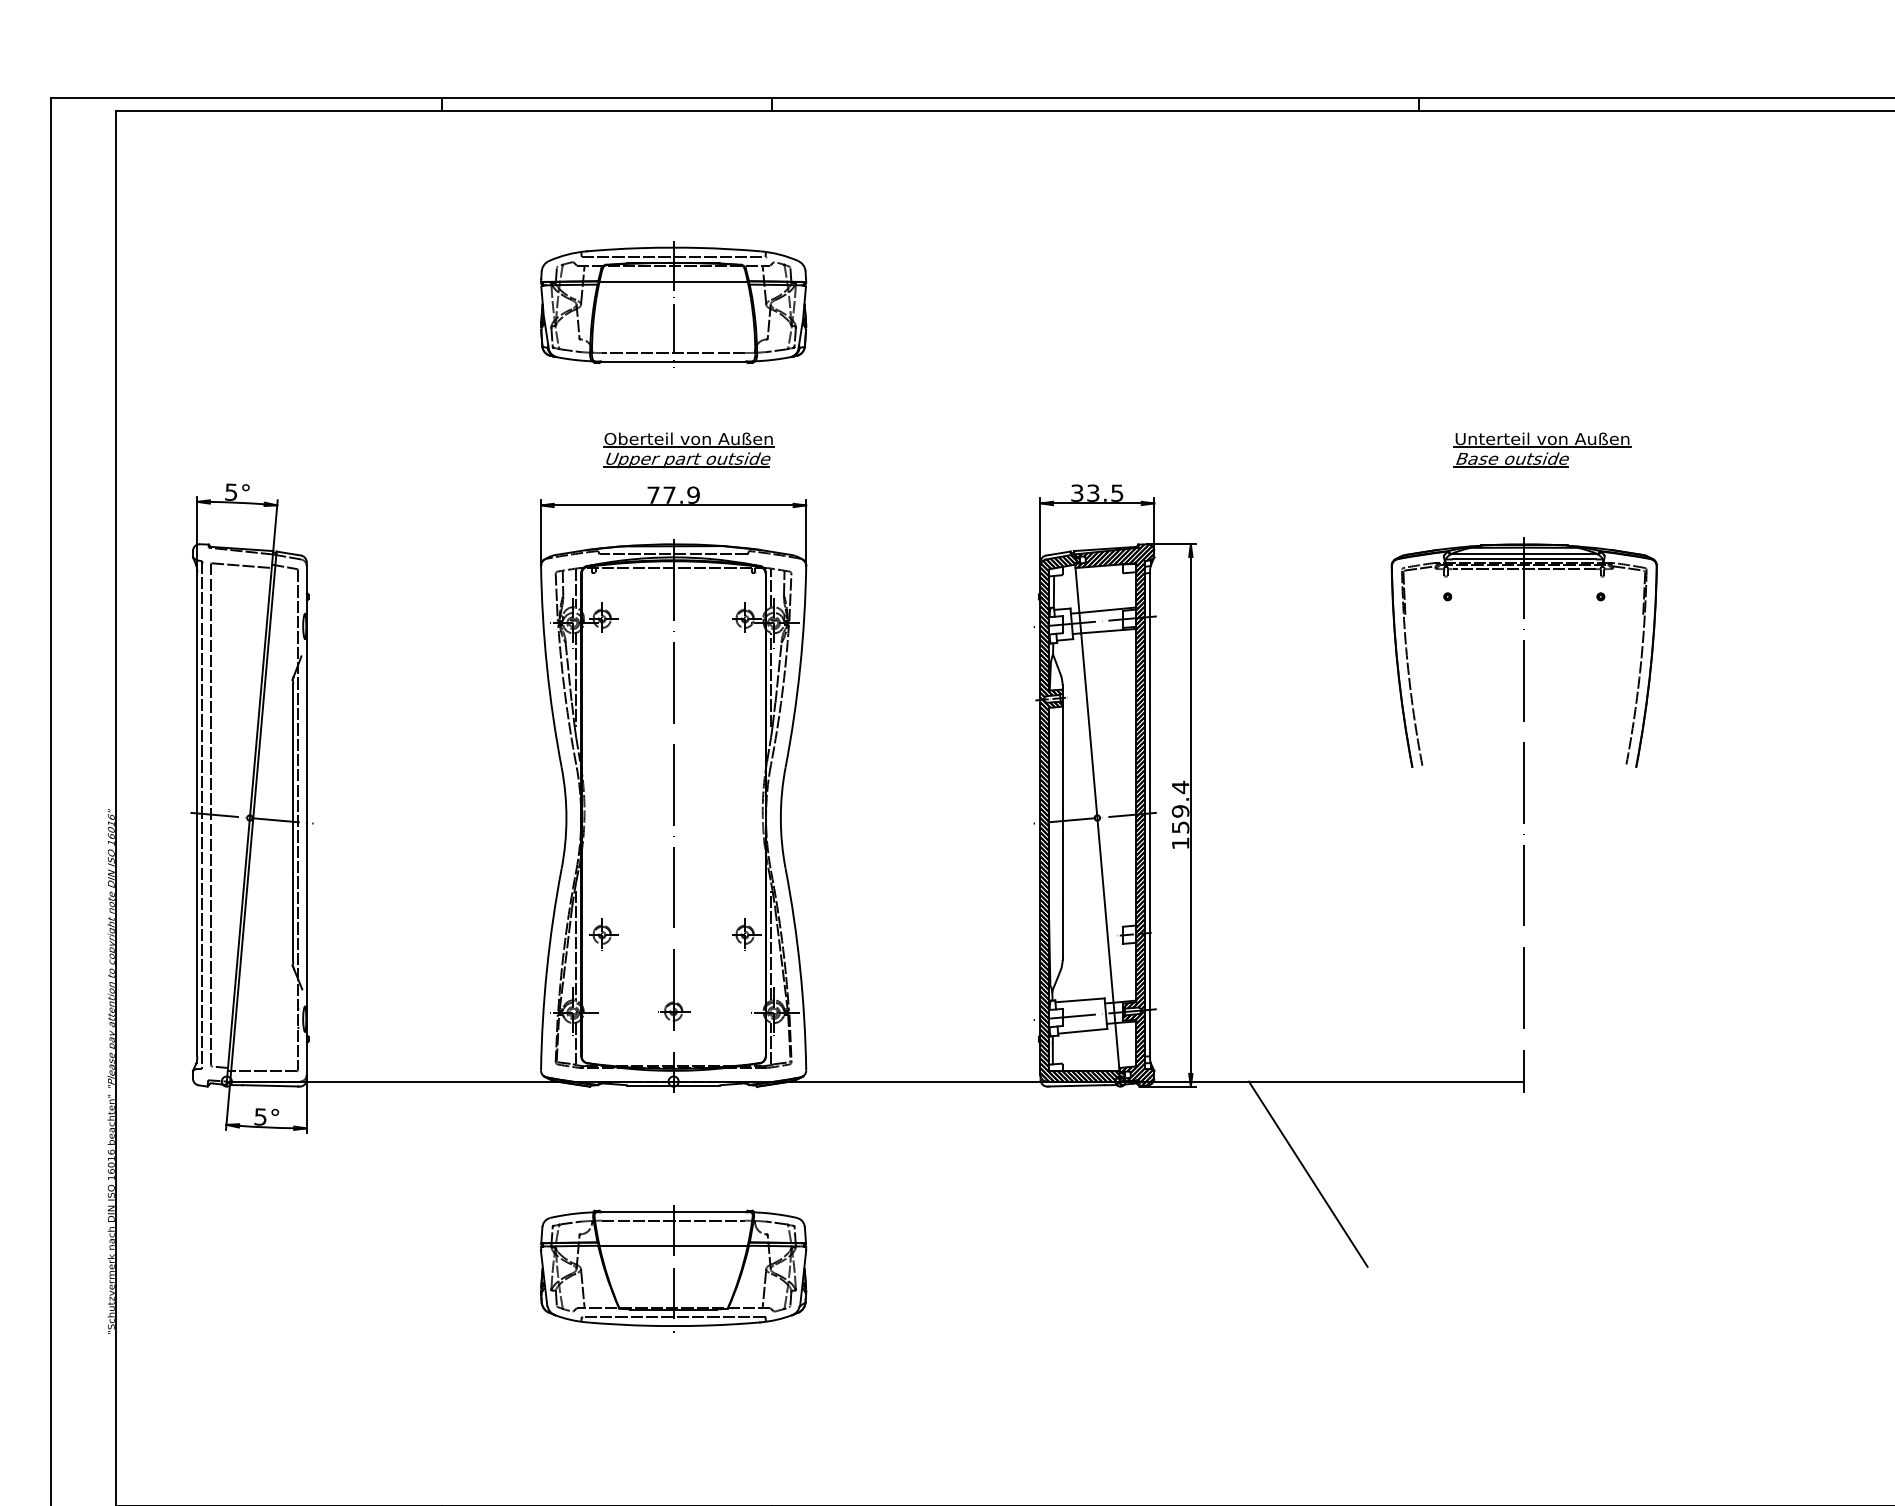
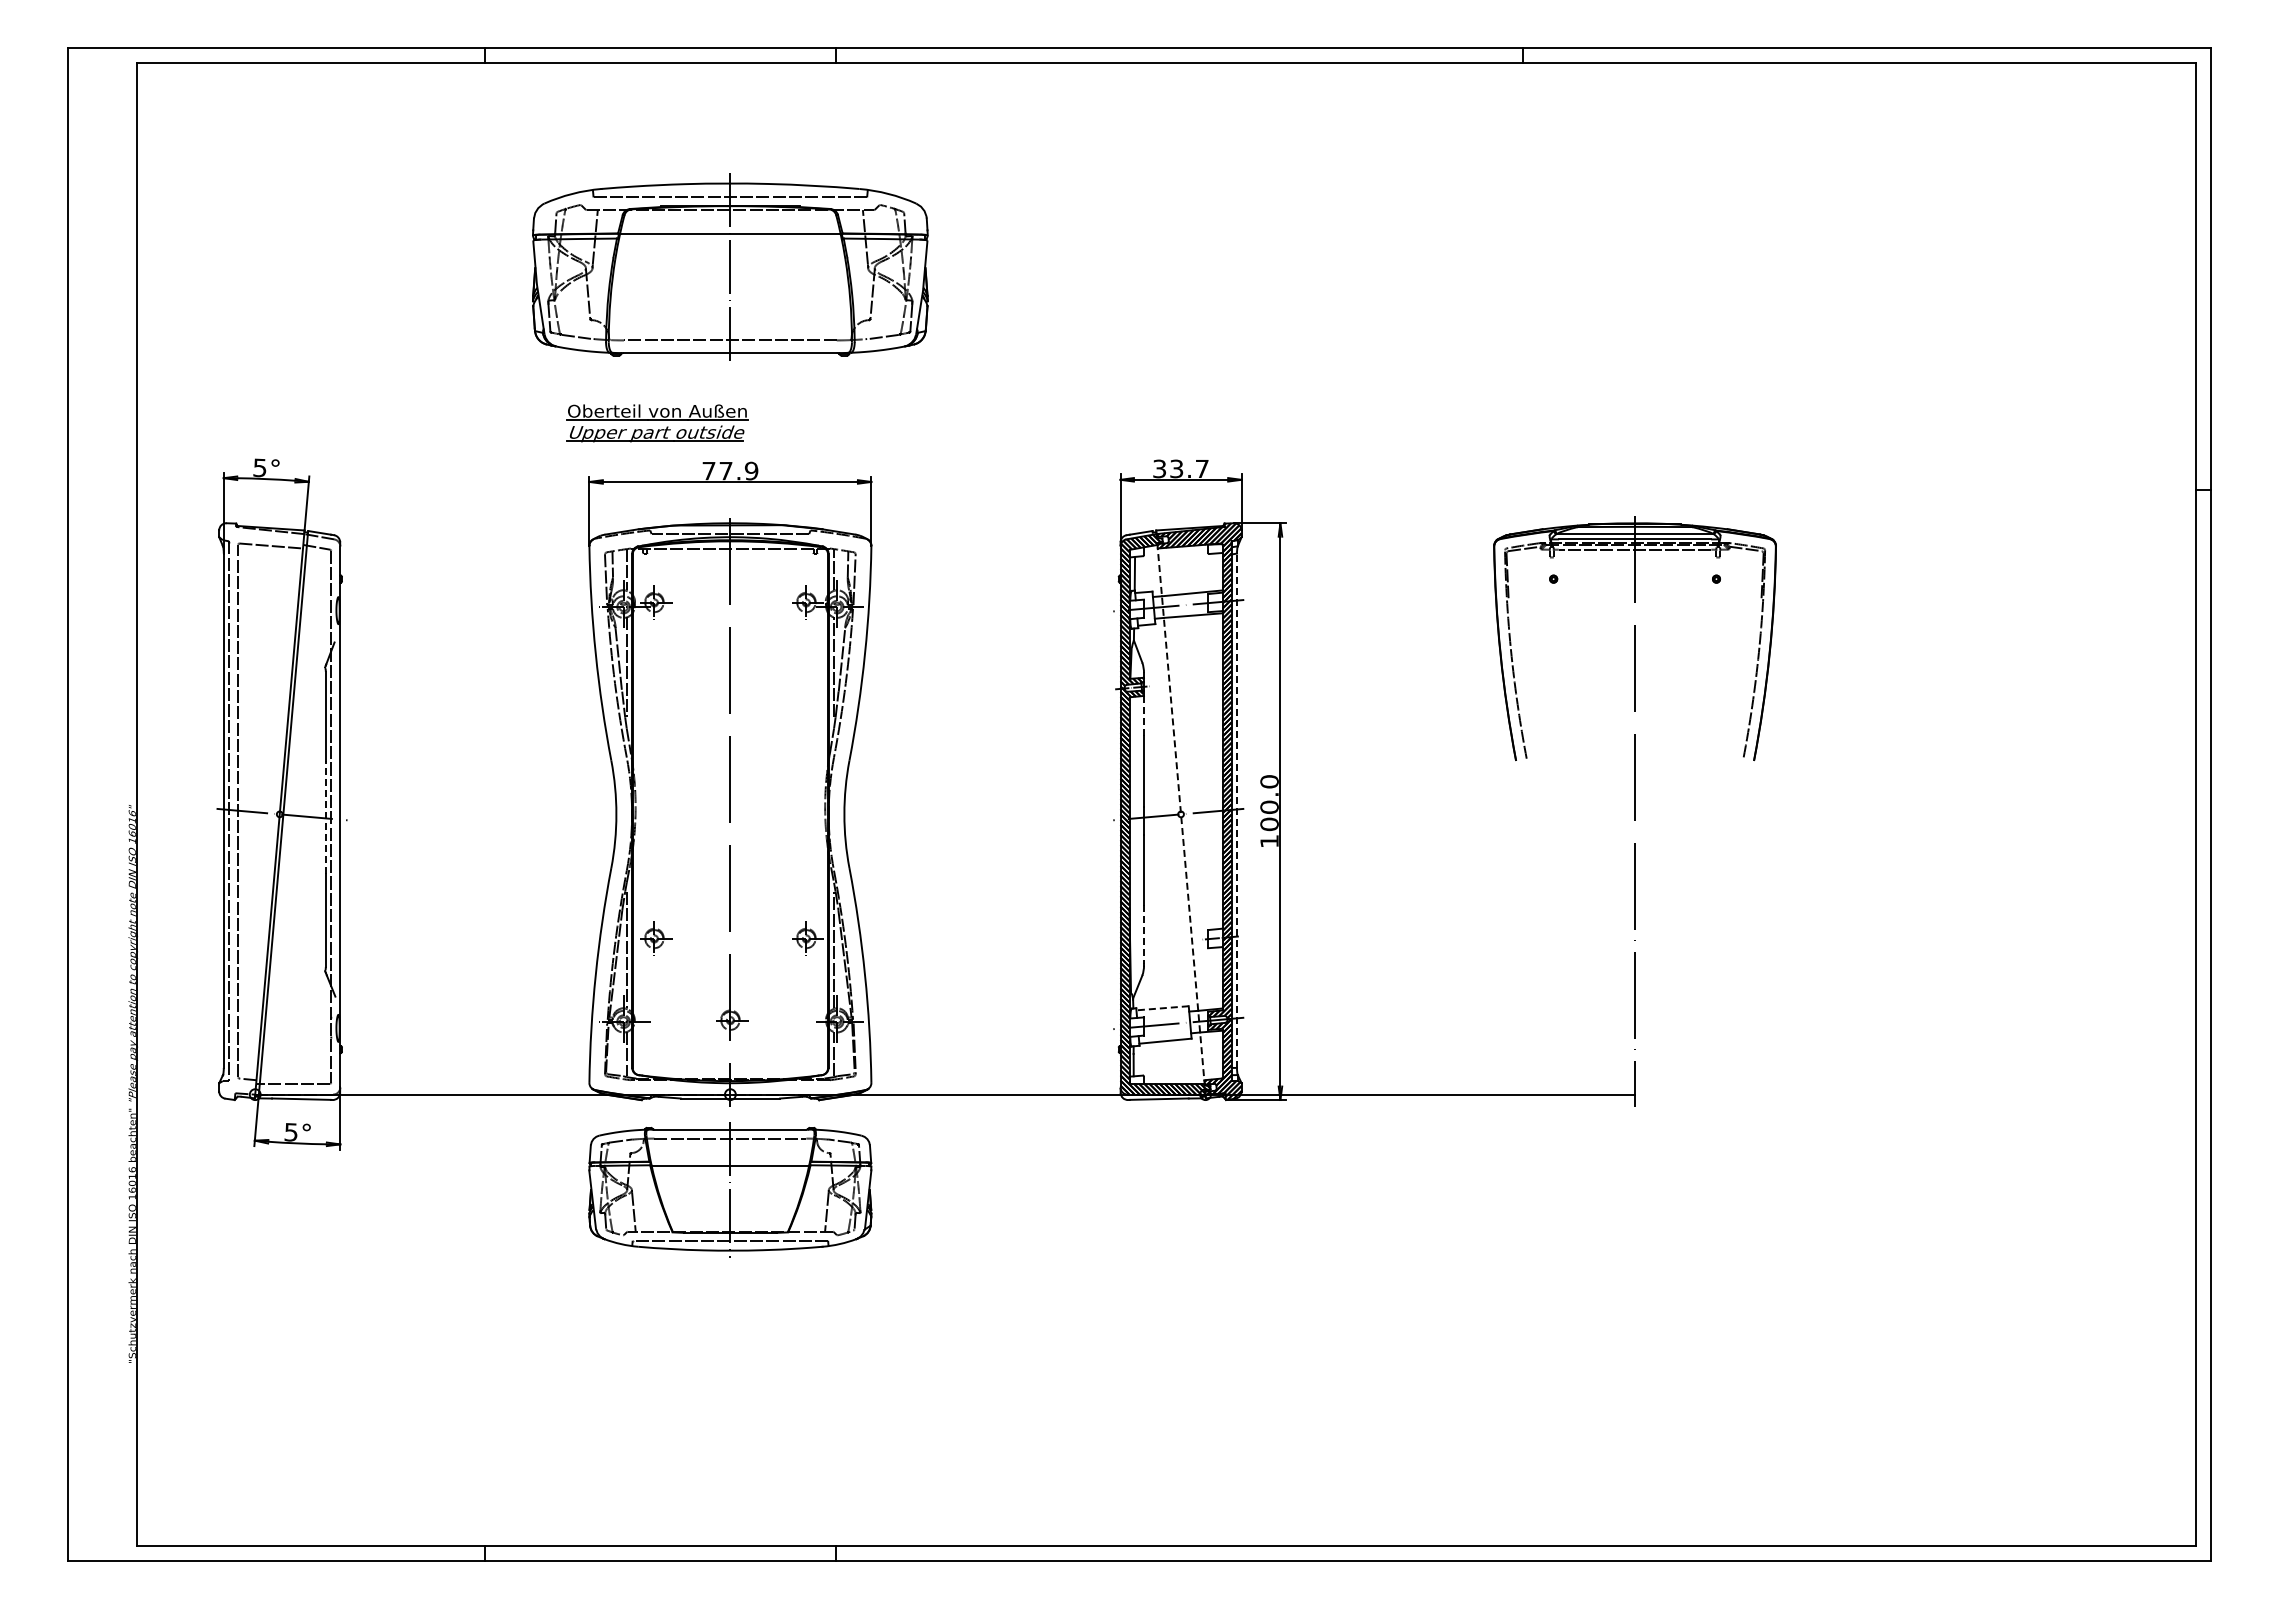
part: (673, 304) -> (730, 268), size x1.4
part: (1542, 449) -> (1654, 422), removed
part: (688, 450) -> (657, 423), moved
text: (1116, 493) -> (1201, 469), 33.5 -> 33.7
line: (1063, 725) -> (1144, 716), solid -> dashed
text: (1180, 806) -> (1269, 802), 159.4 -> 100.0
line: (1150, 814) -> (1237, 810), solid -> dashed
line: (1097, 818) -> (1181, 814), solid -> dashed
line: (292, 820) -> (325, 816), solid -> dashed
line: (1063, 931) -> (1144, 935), solid -> dashed
line: (1079, 1000) -> (1162, 1008), solid -> dashed
line: (1308, 1173) -> (1405, 1192), removed
part: (673, 1268) -> (730, 1189), moved

